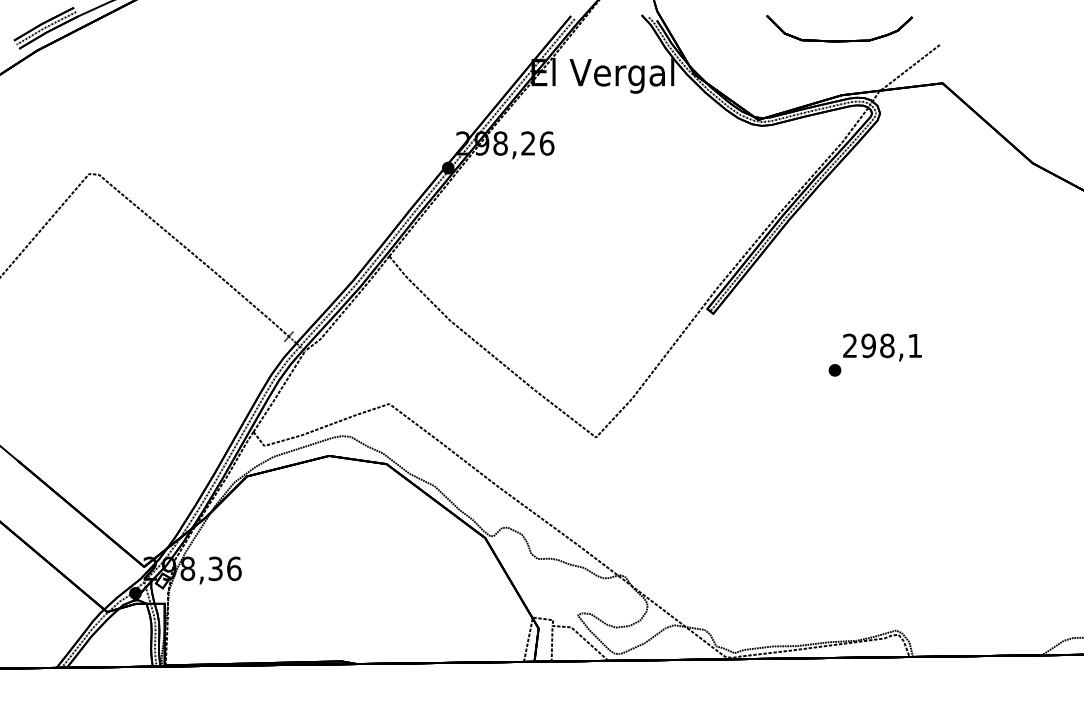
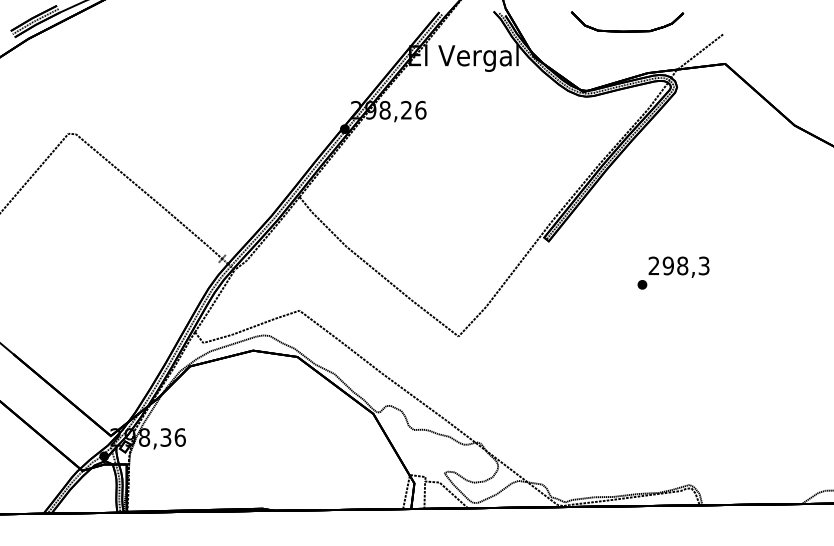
part: (839, 40) -> (627, 31), moved
text: (915, 345) -> (704, 265), 298,1 -> 298,3

